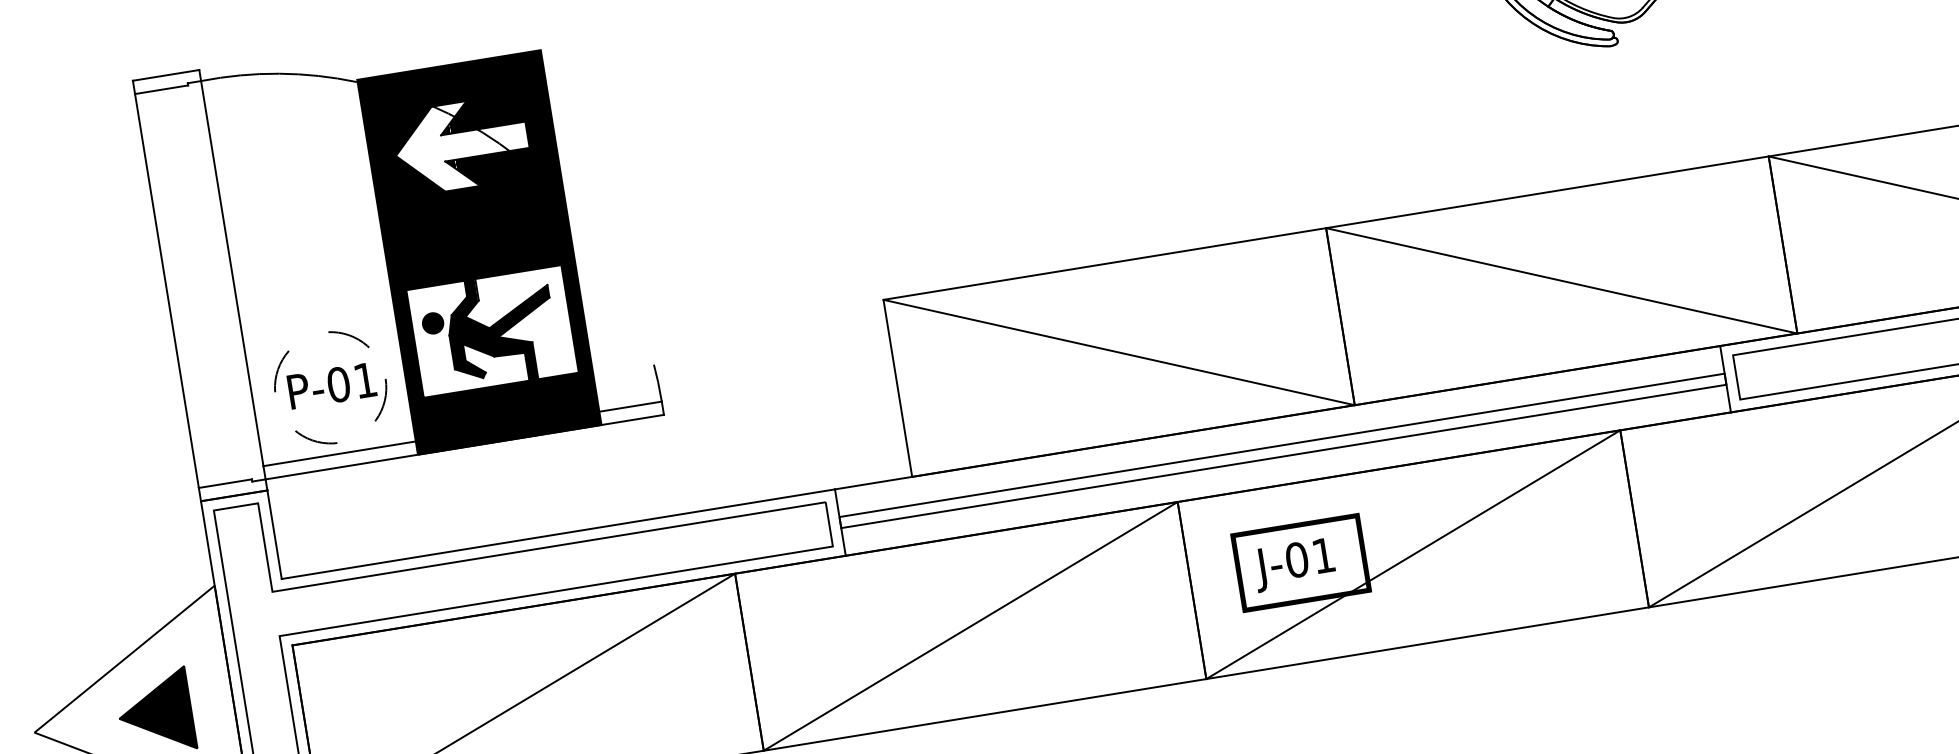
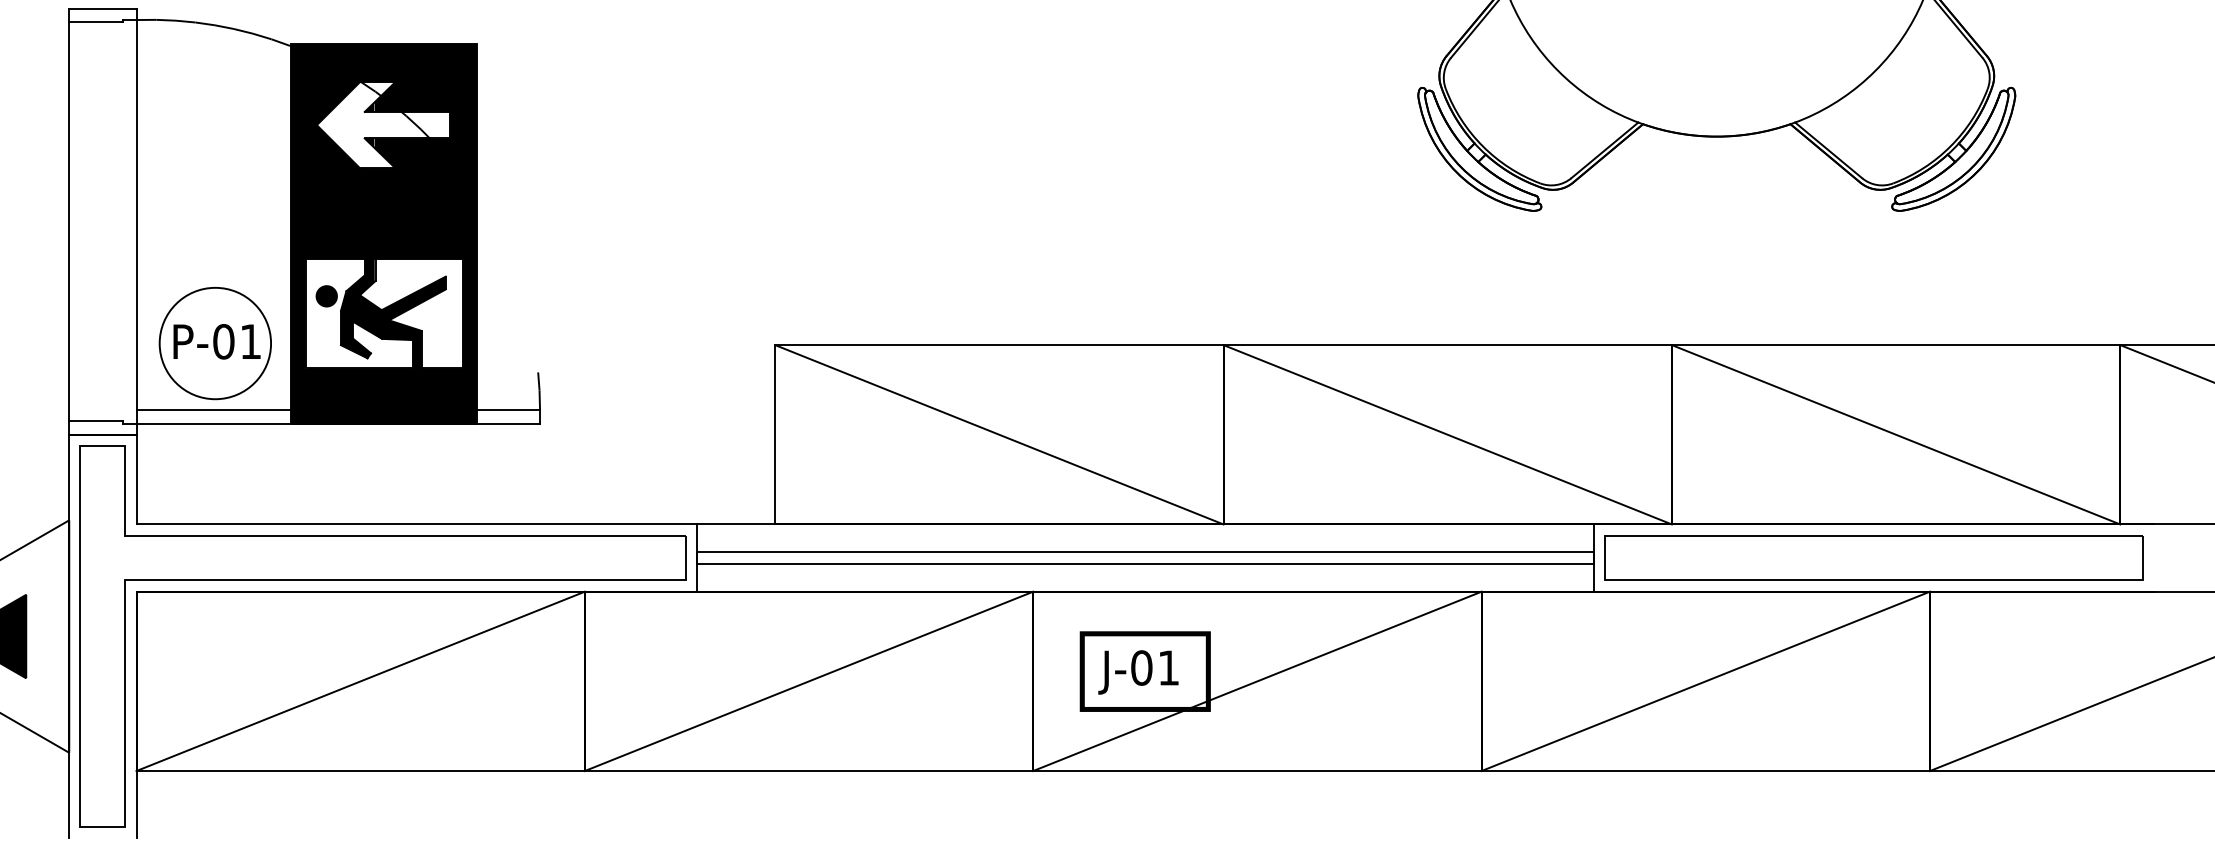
circle: (330, 387) -> (215, 343), dashed -> solid

